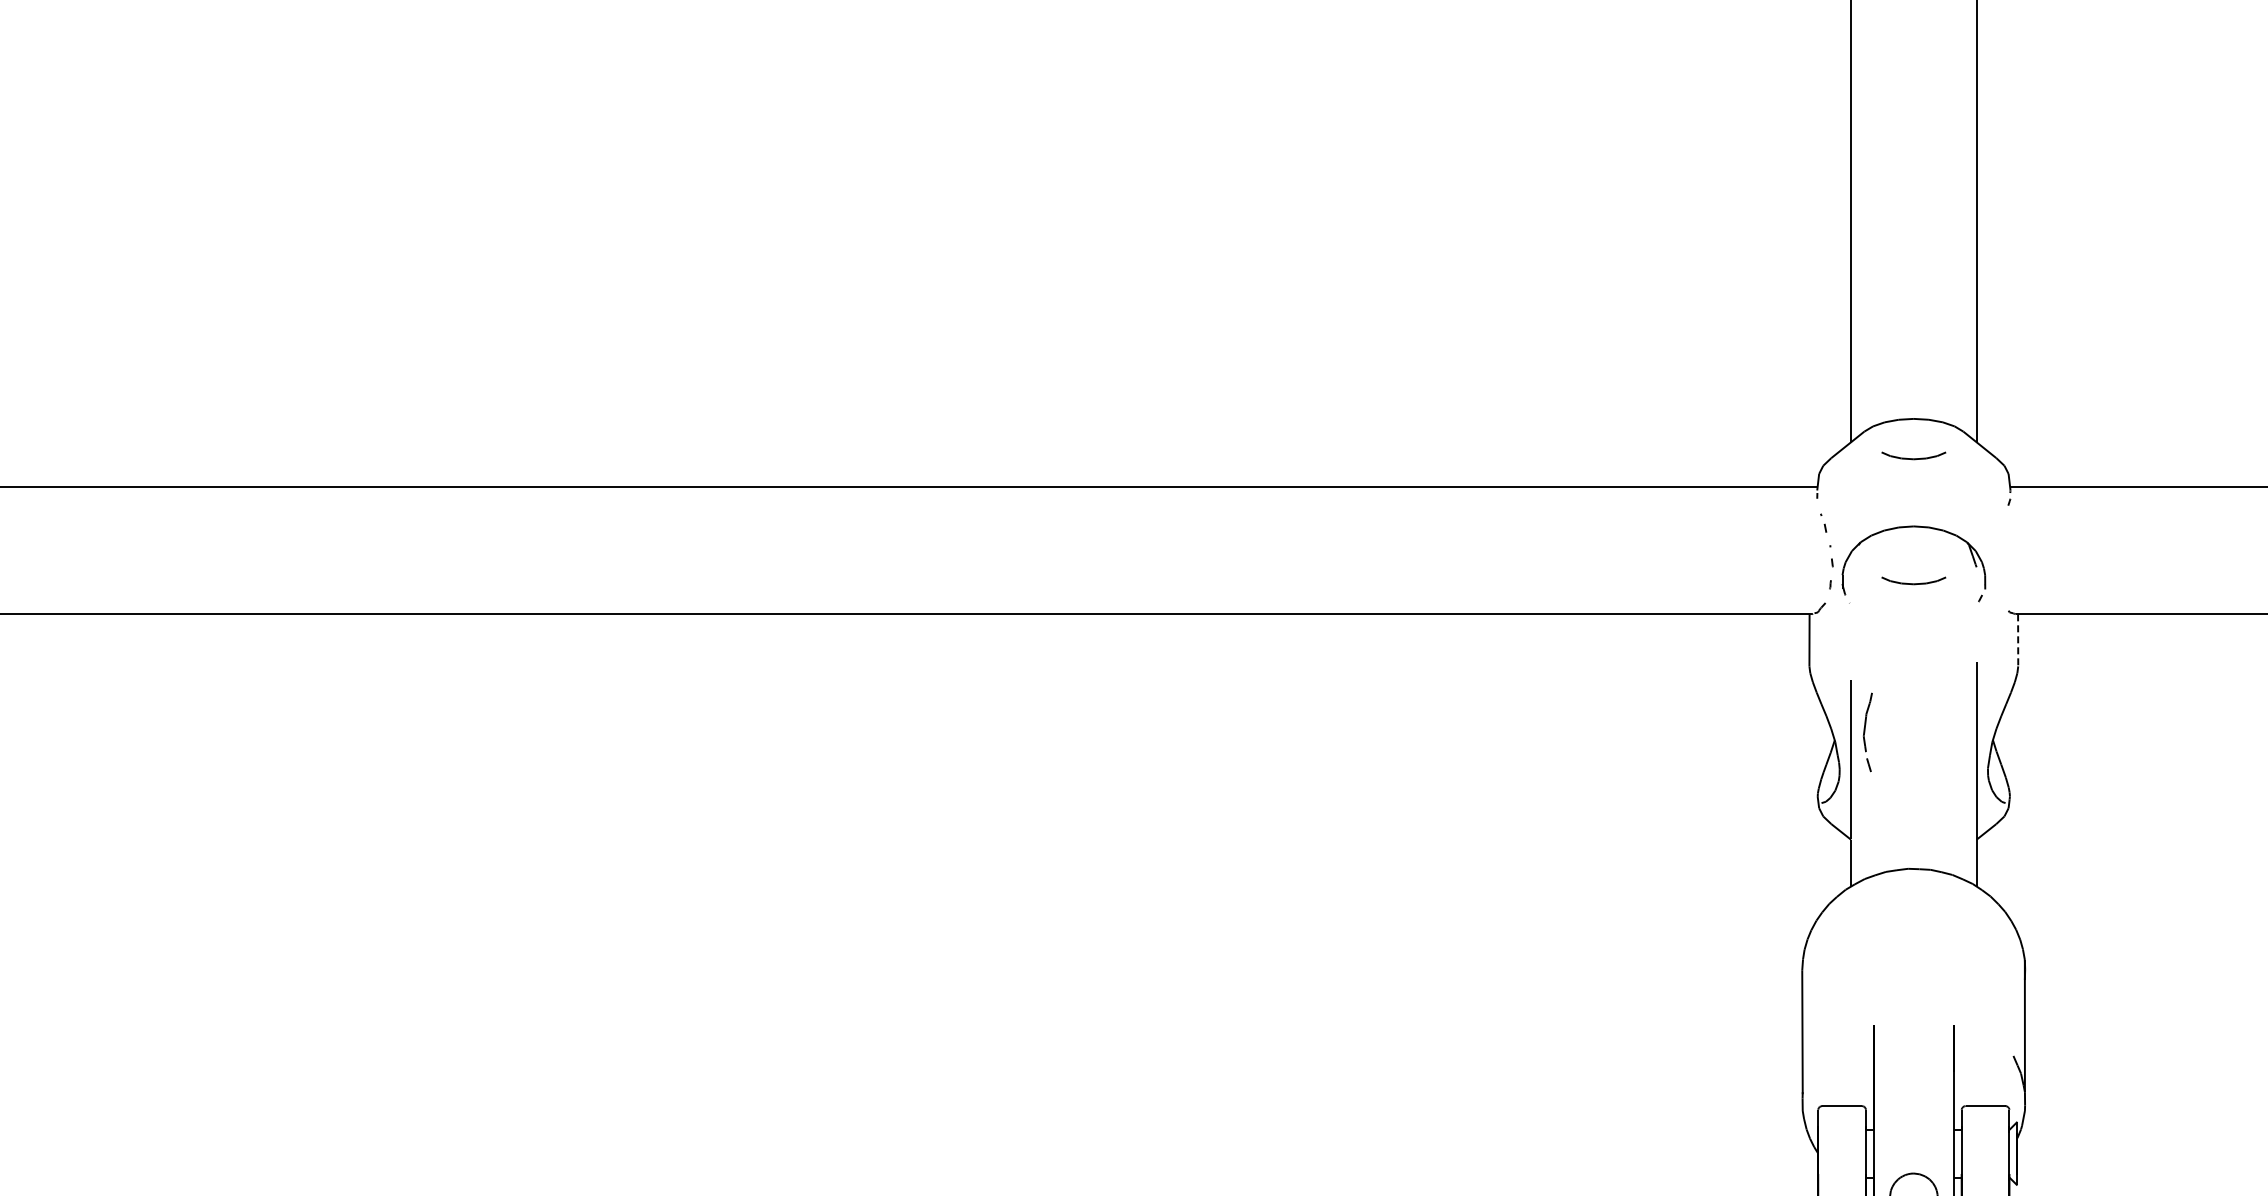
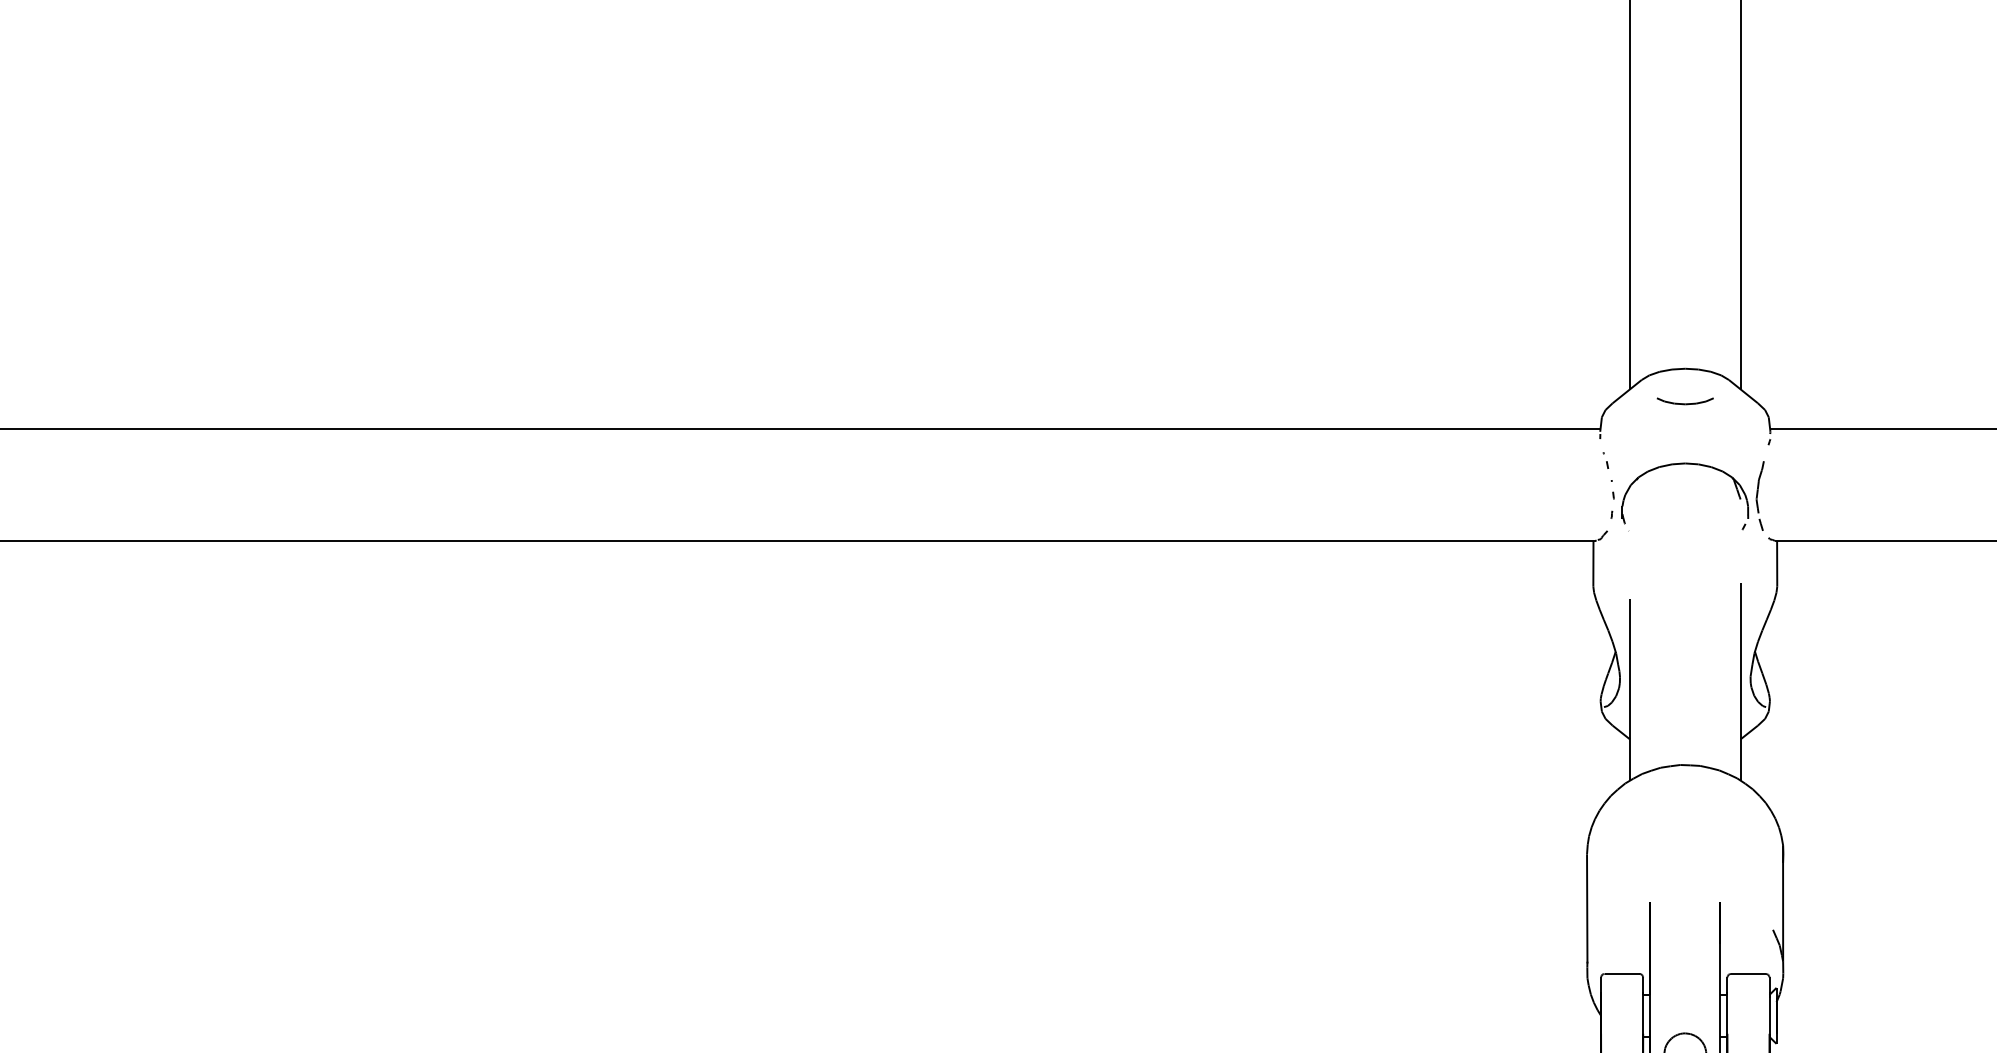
part: (1913, 580) -> (1685, 511), removed
line: (2018, 640) -> (1777, 563), dashed -> solid
part: (1867, 732) -> (1759, 496), moved

